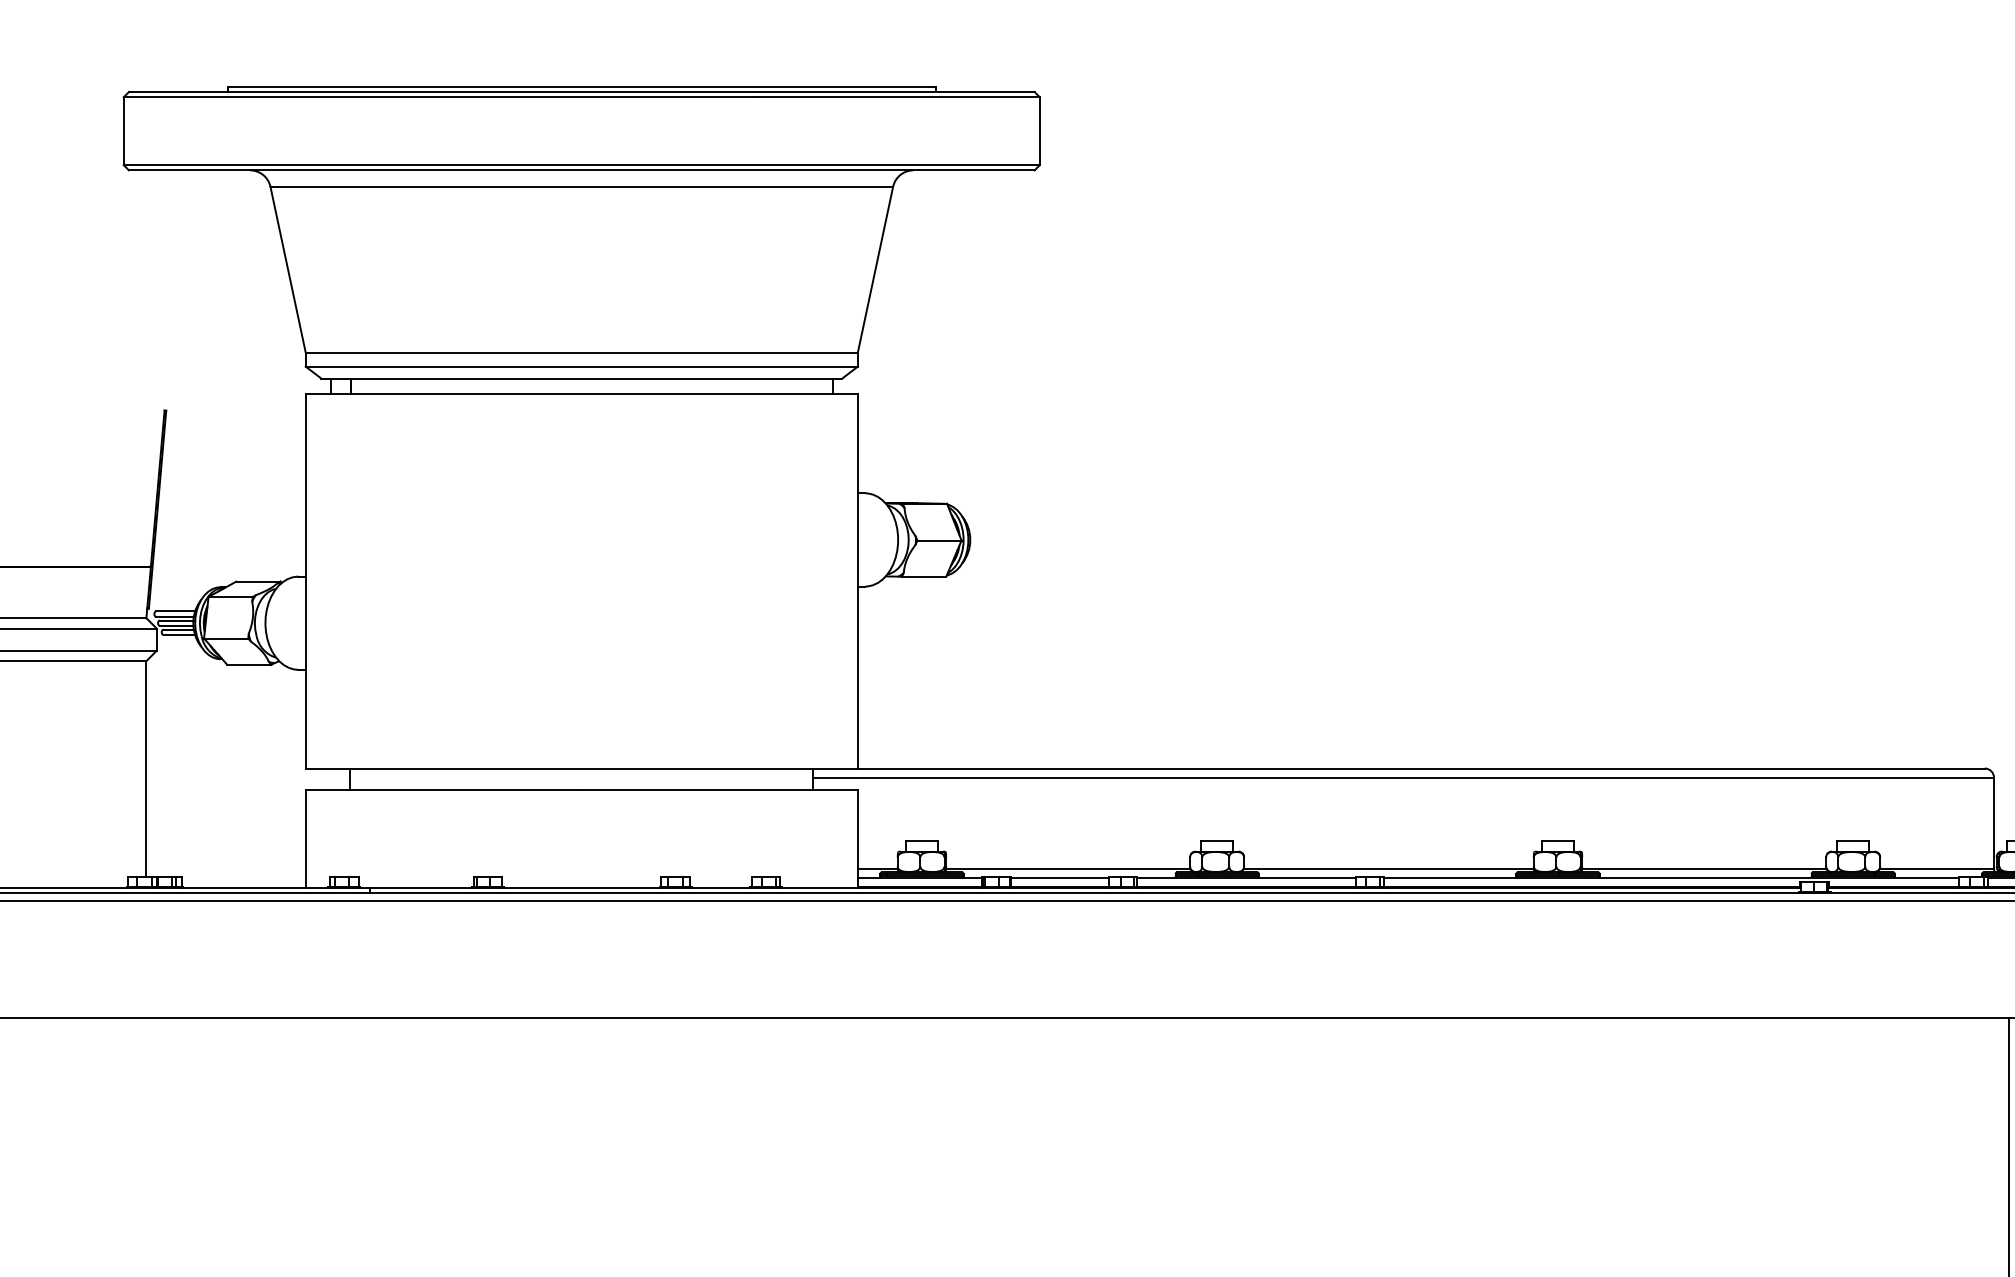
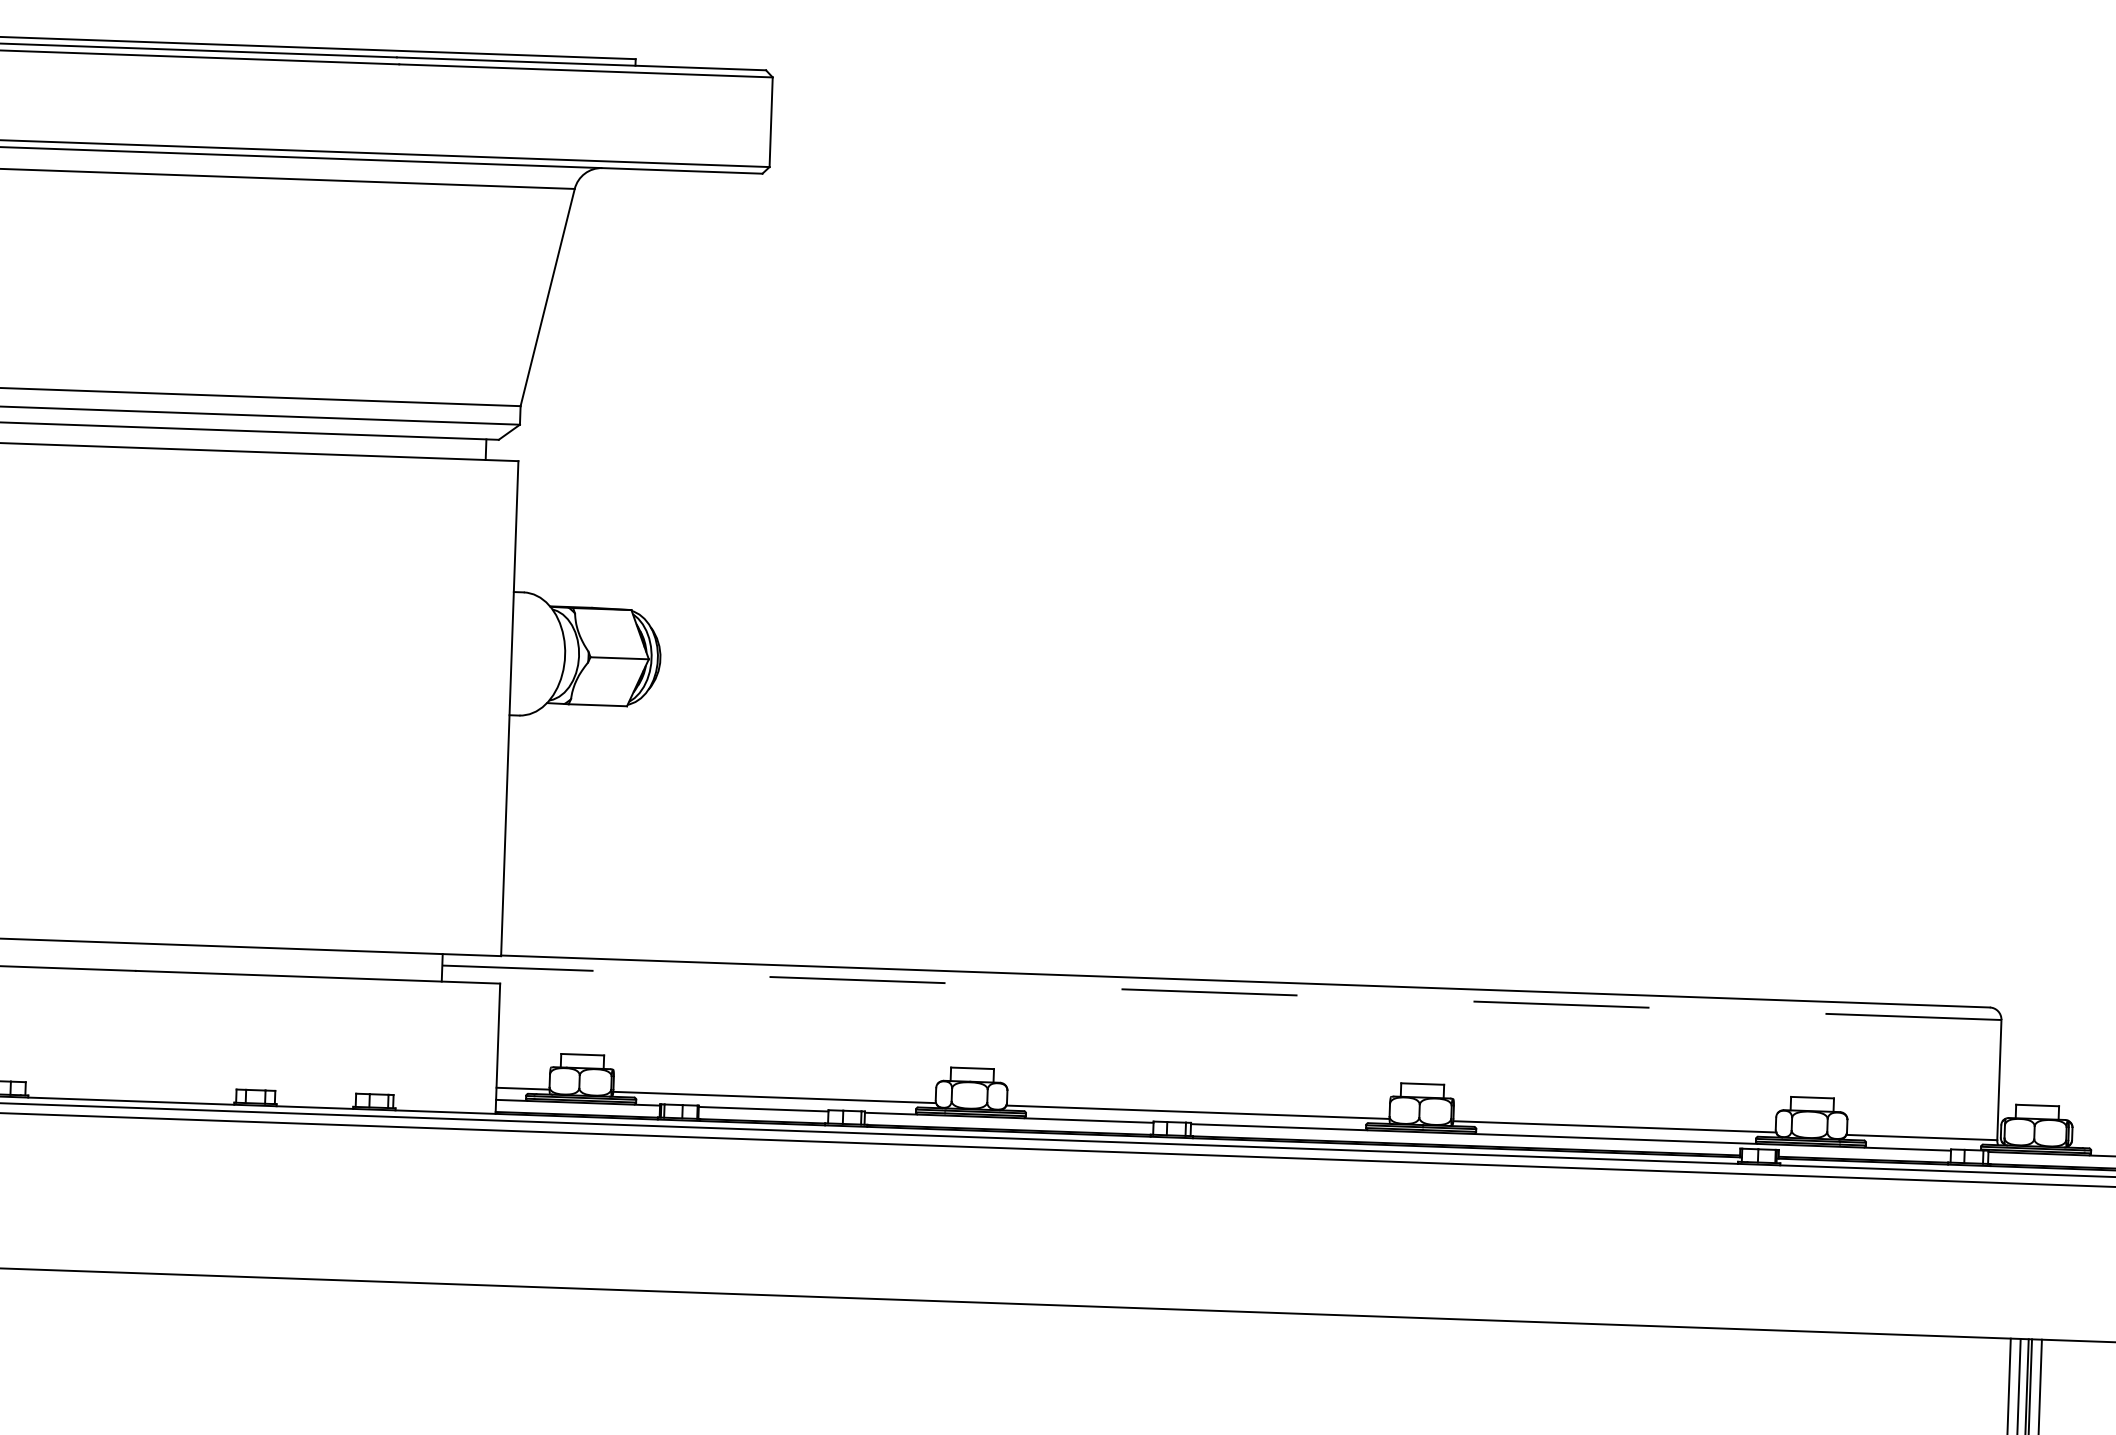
line: (1403, 777) -> (1221, 992), solid -> dashed

